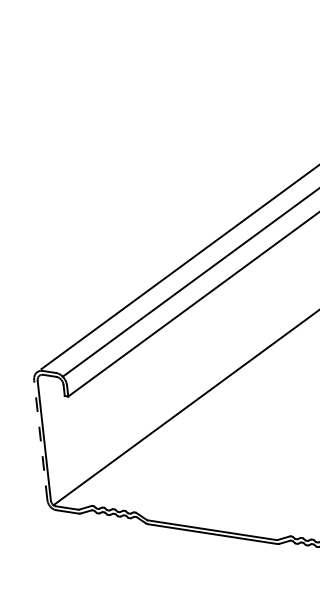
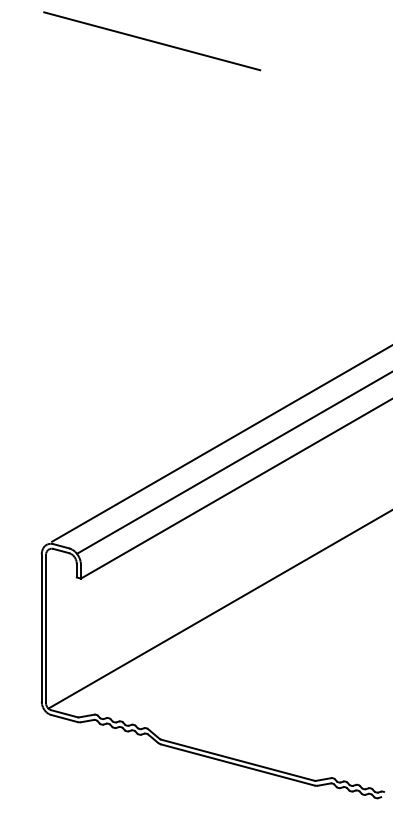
line: (40, 440) -> (41, 628), dashed -> solid

